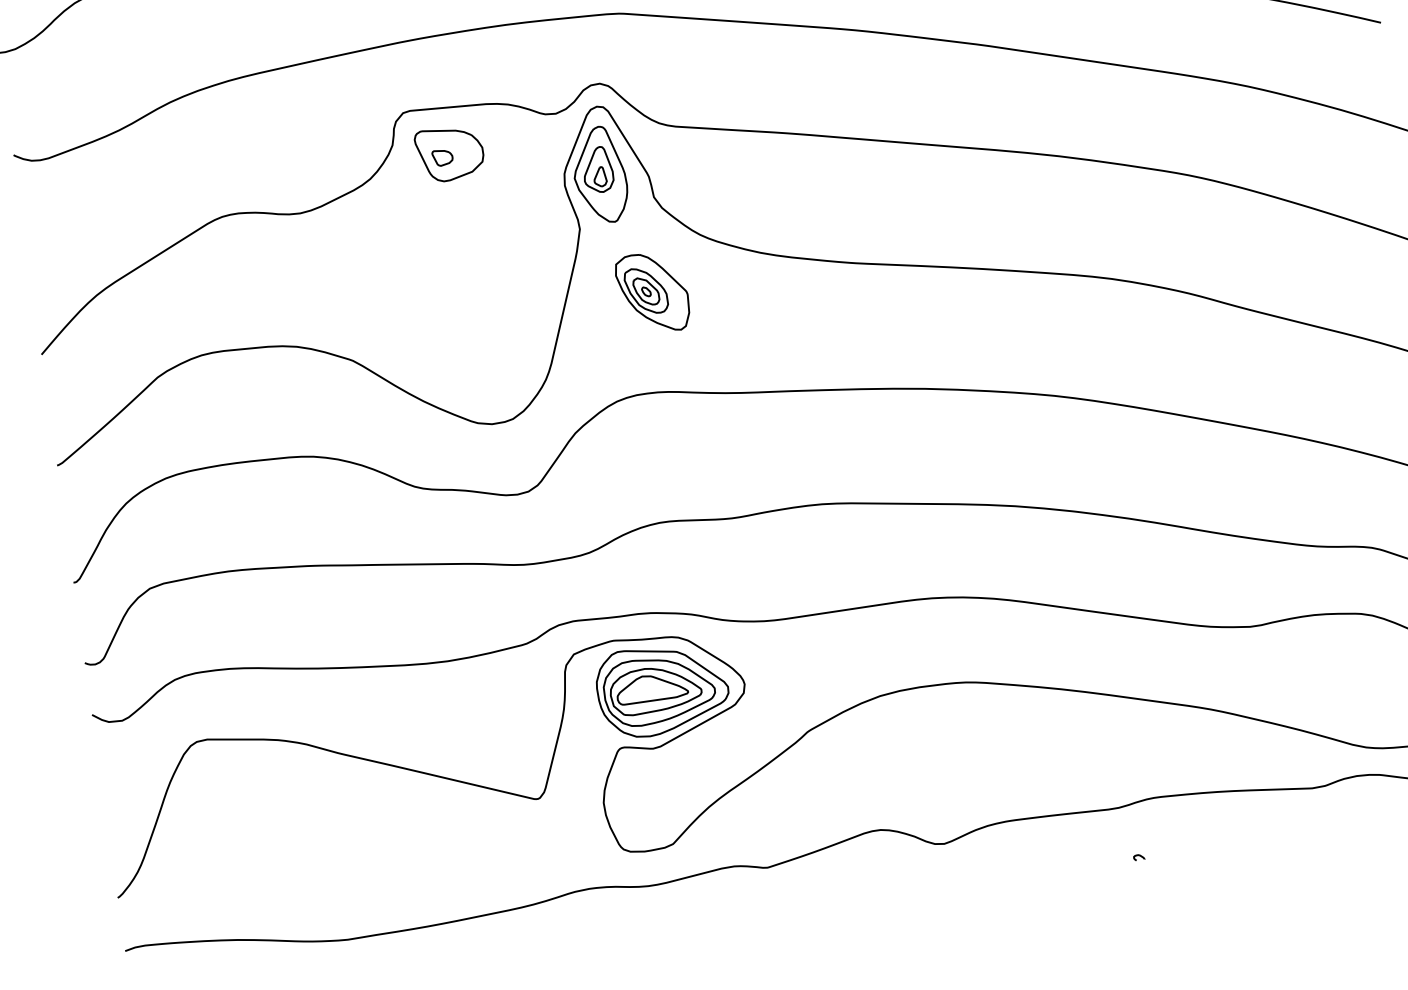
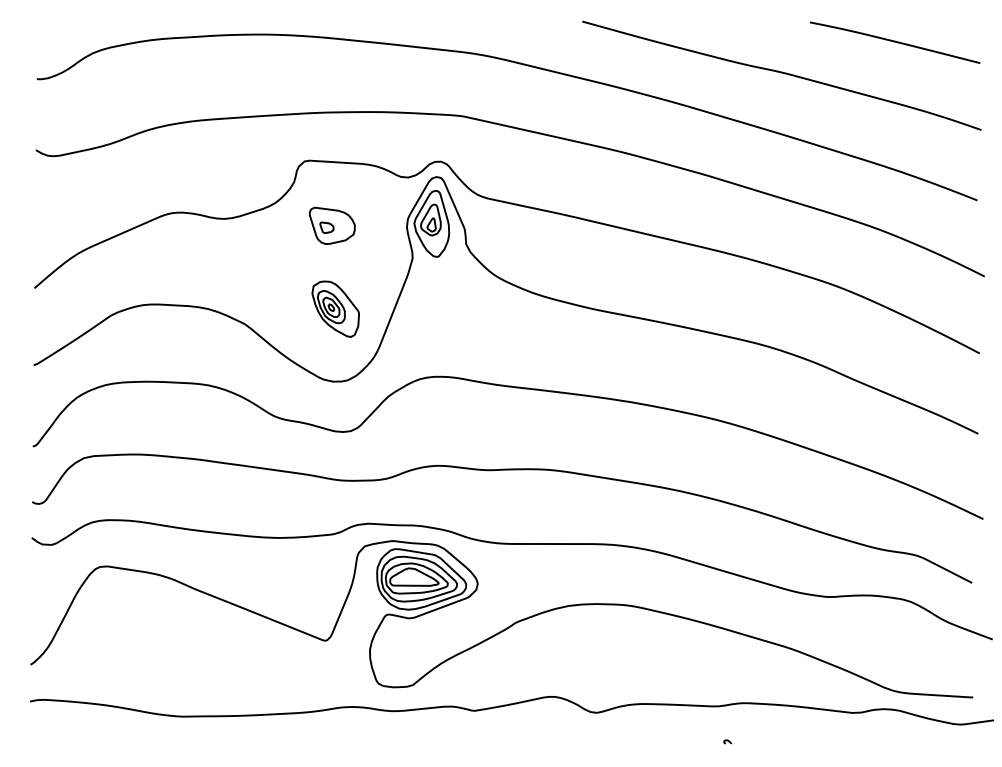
part: (448, 153) -> (331, 225), moved
part: (652, 292) -> (335, 308), moved

